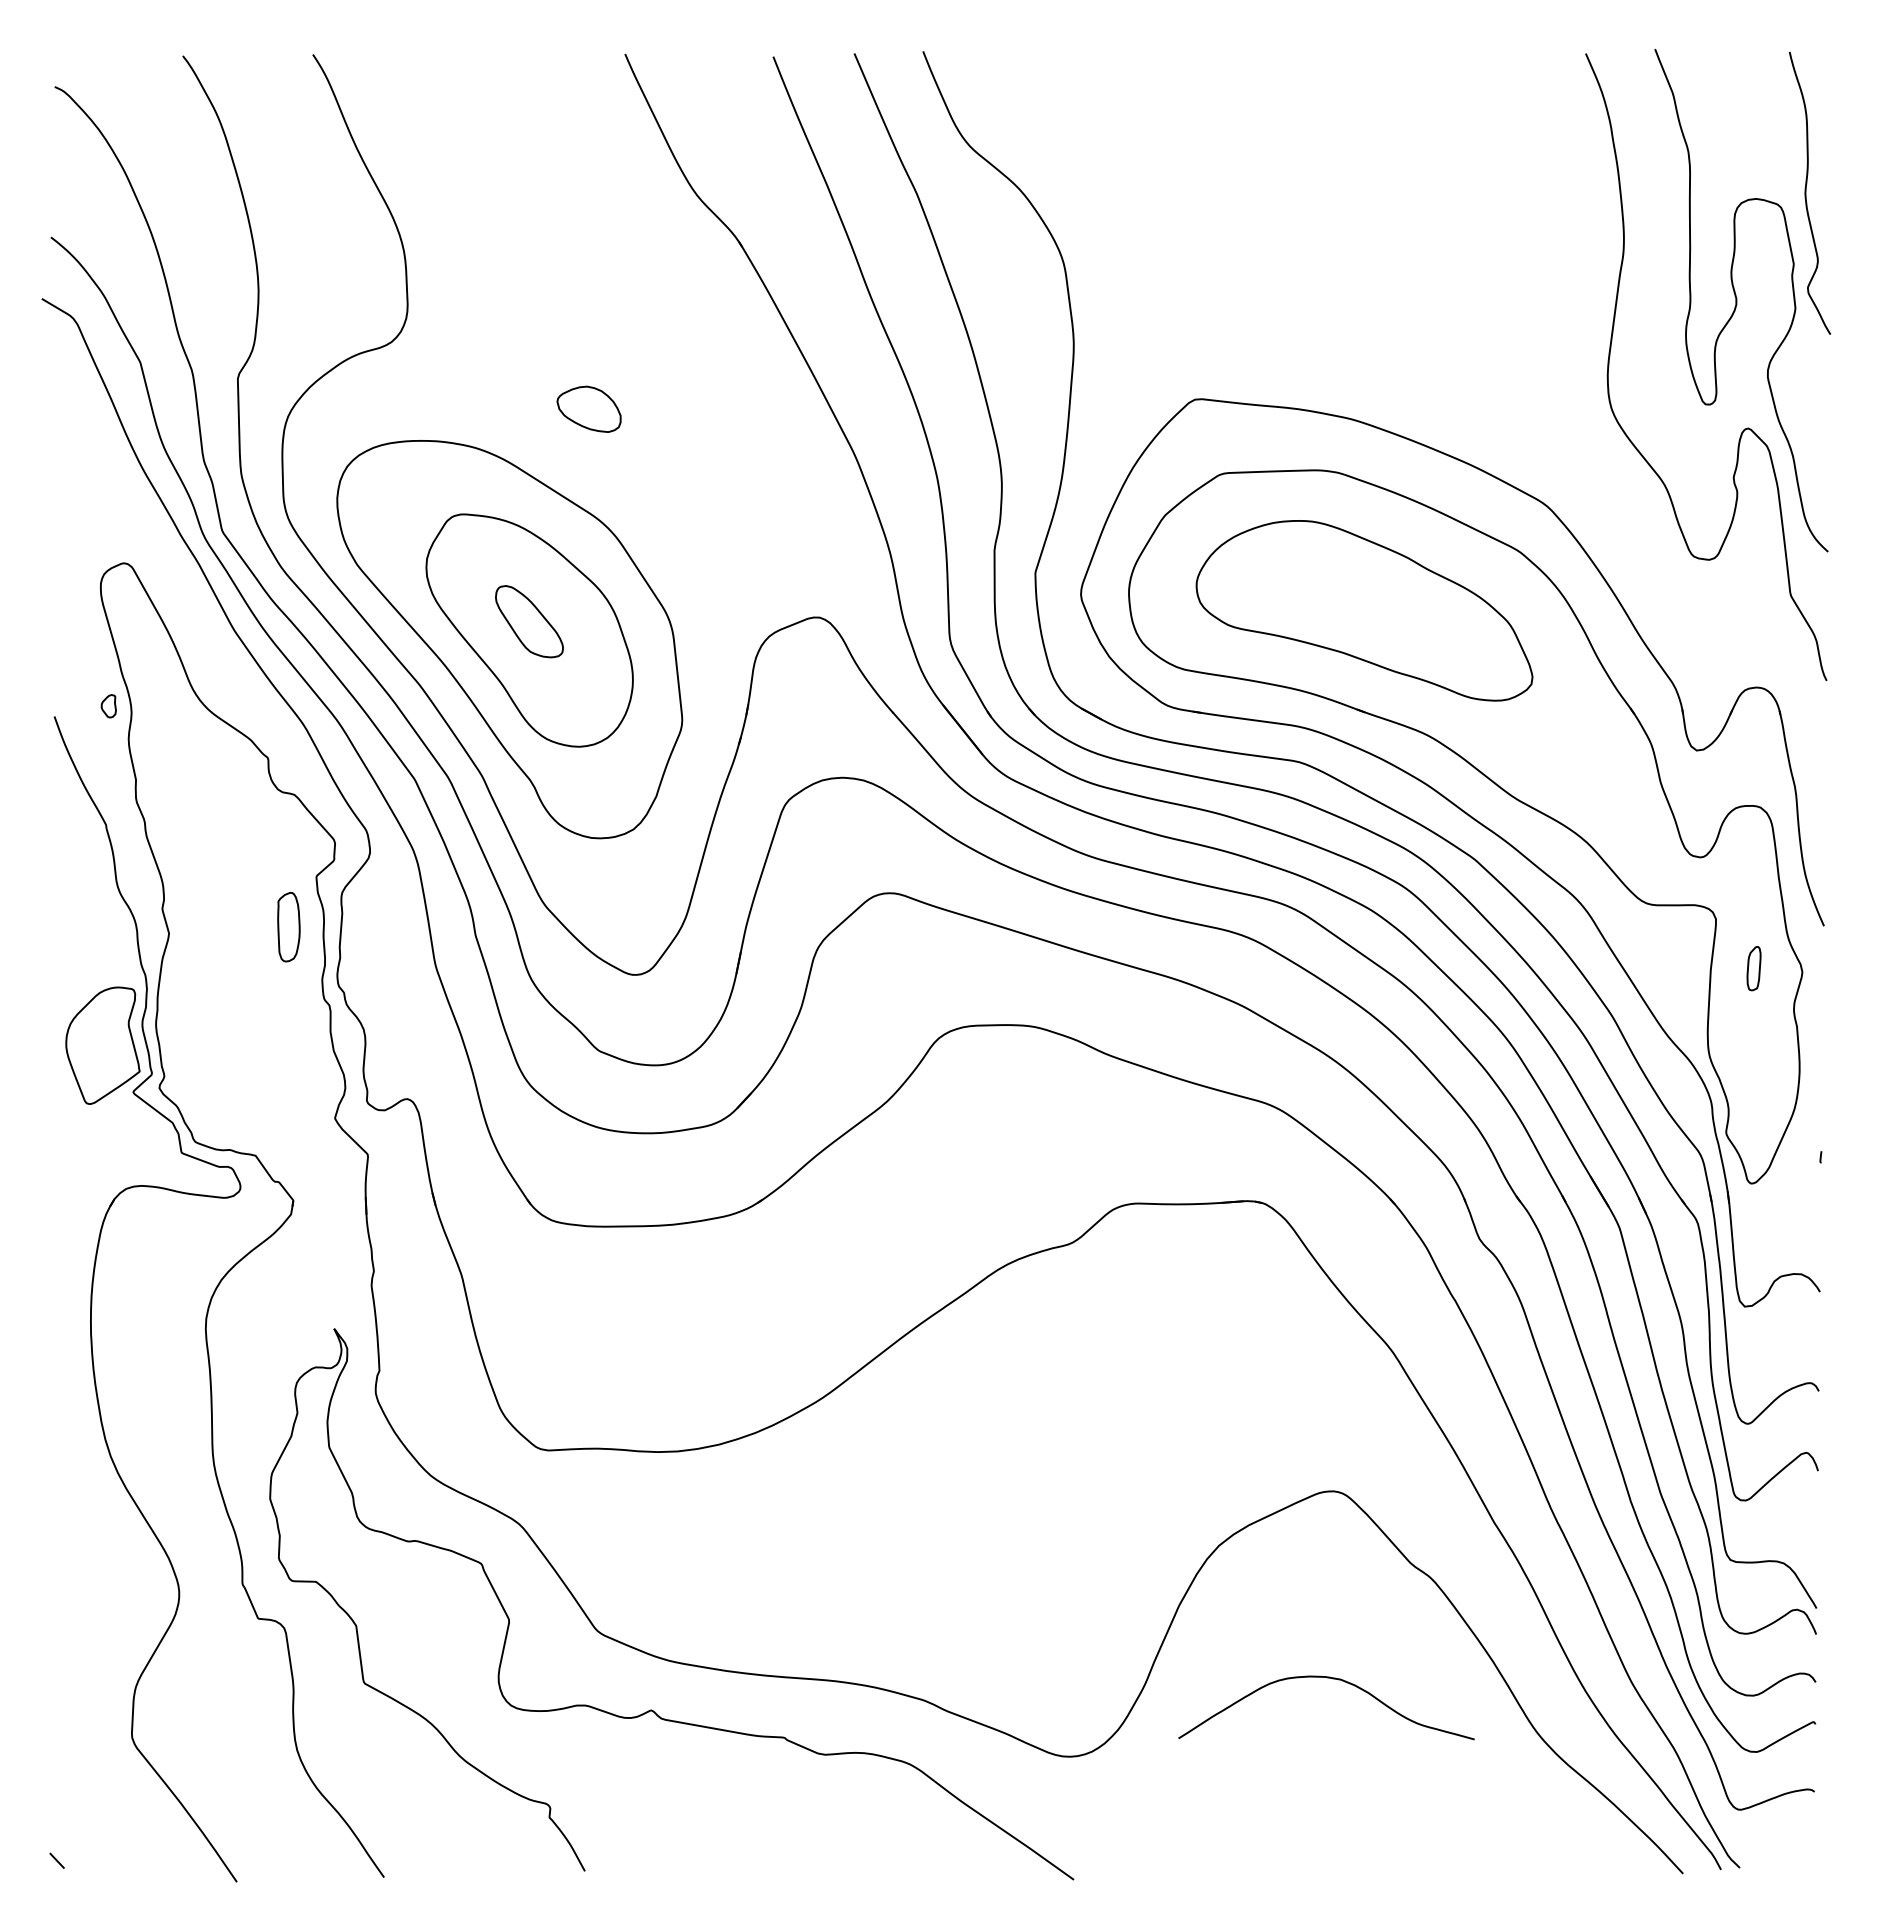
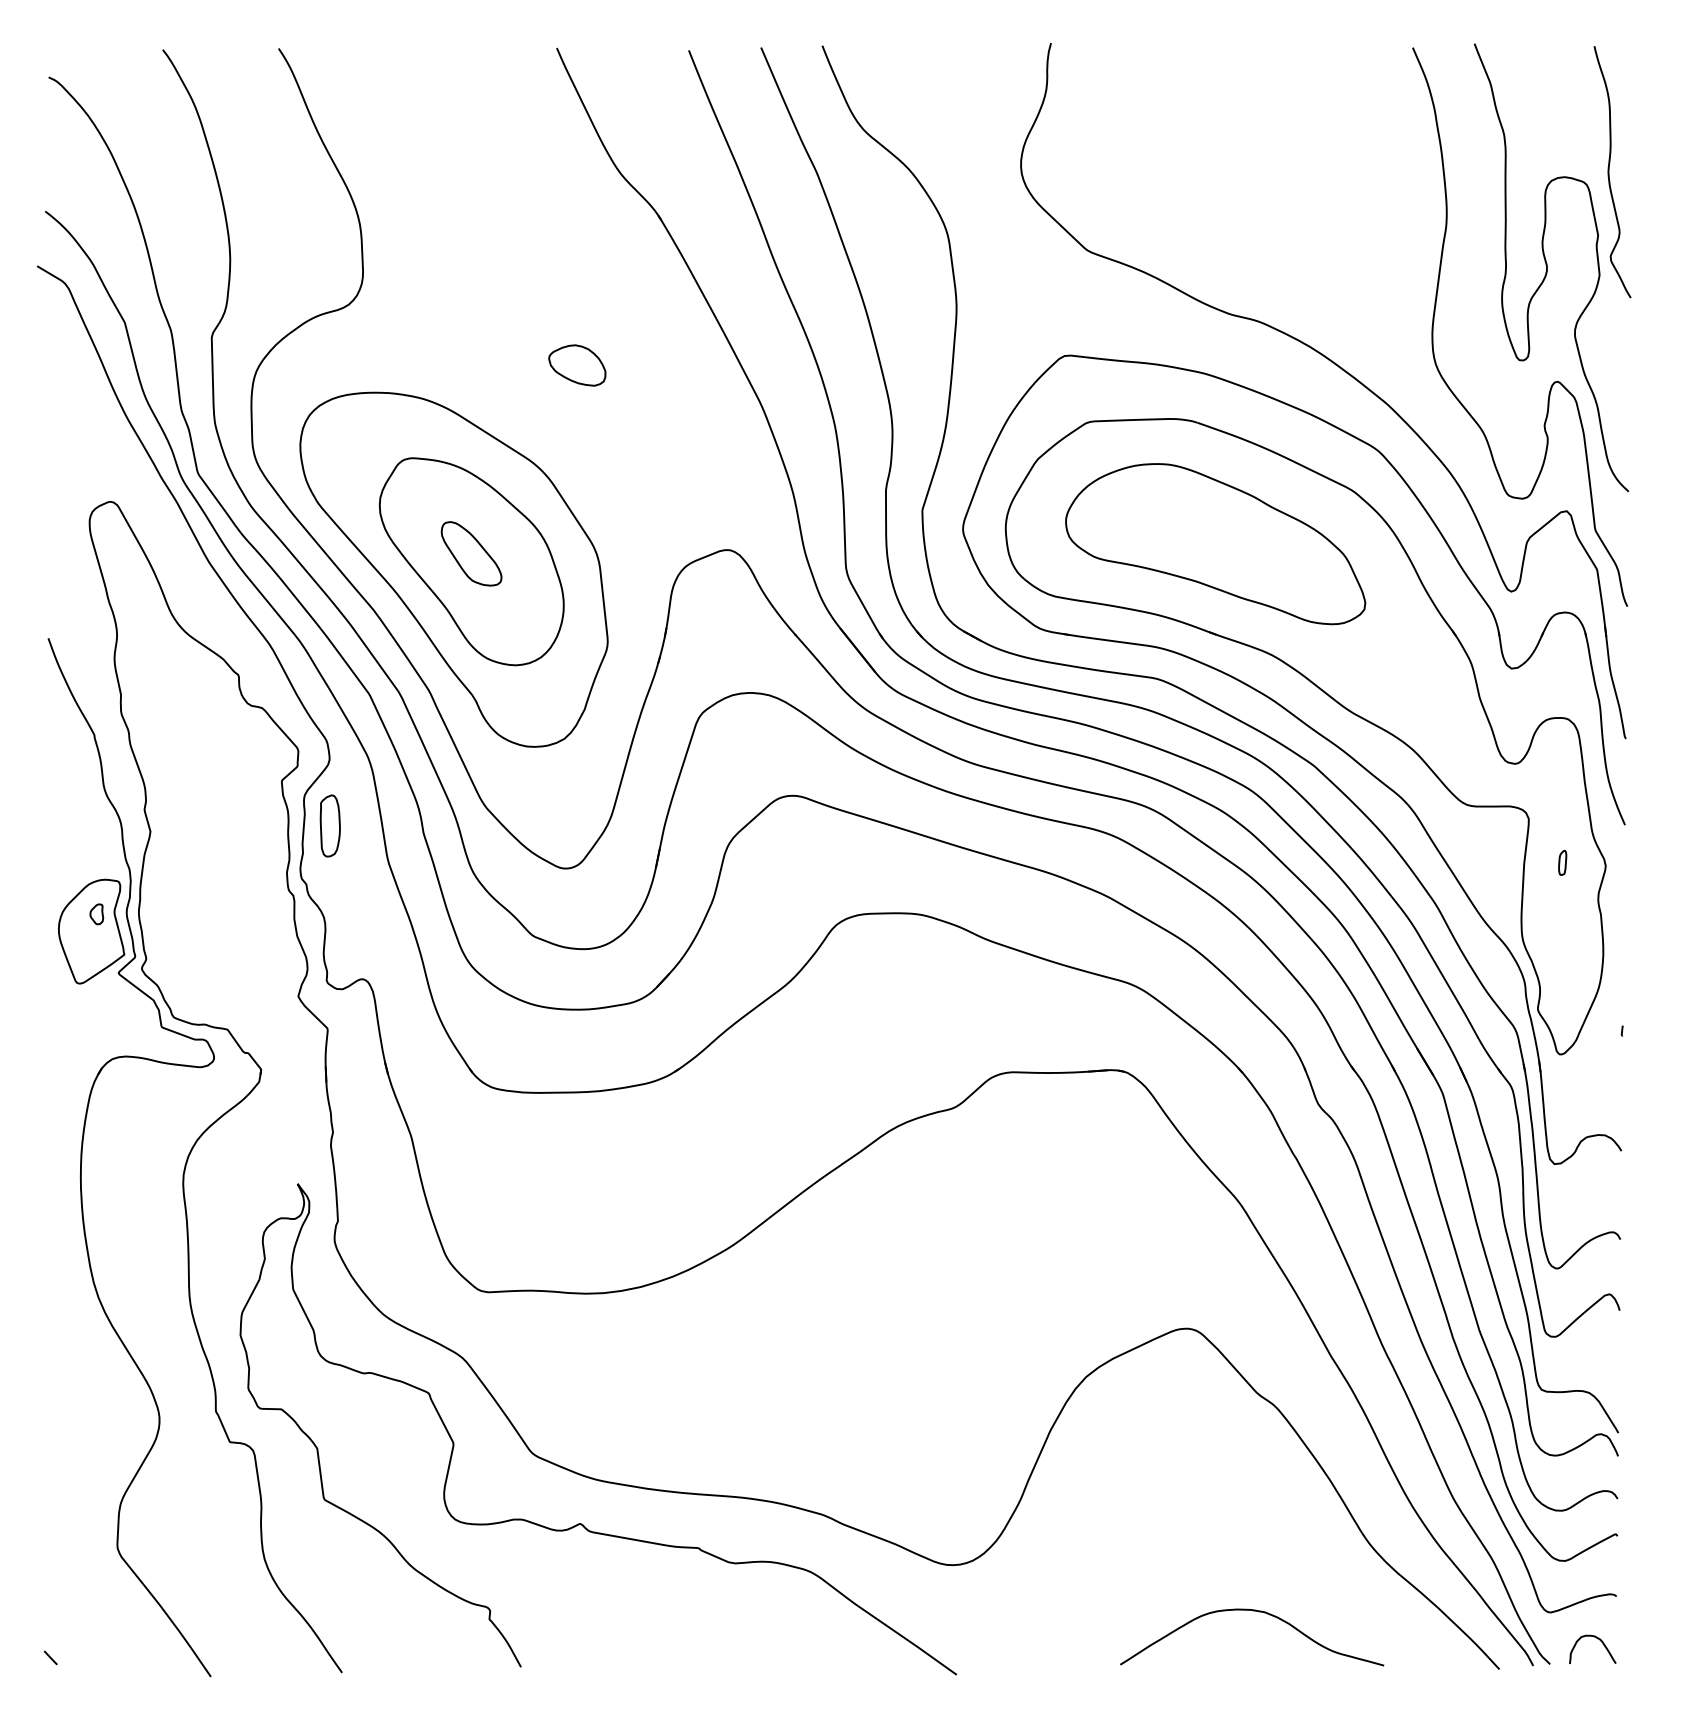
part: (588, 408) -> (576, 364), moved
part: (1503, 413) -> (1339, 368), added
part: (108, 706) -> (96, 914), moved
part: (288, 926) -> (329, 825), moved
part: (1753, 968) -> (1562, 862), size x0.62
curve: (1332, 1679) -> (1257, 1612), moved
curve: (1796, 1842) -> (1600, 1641), added

